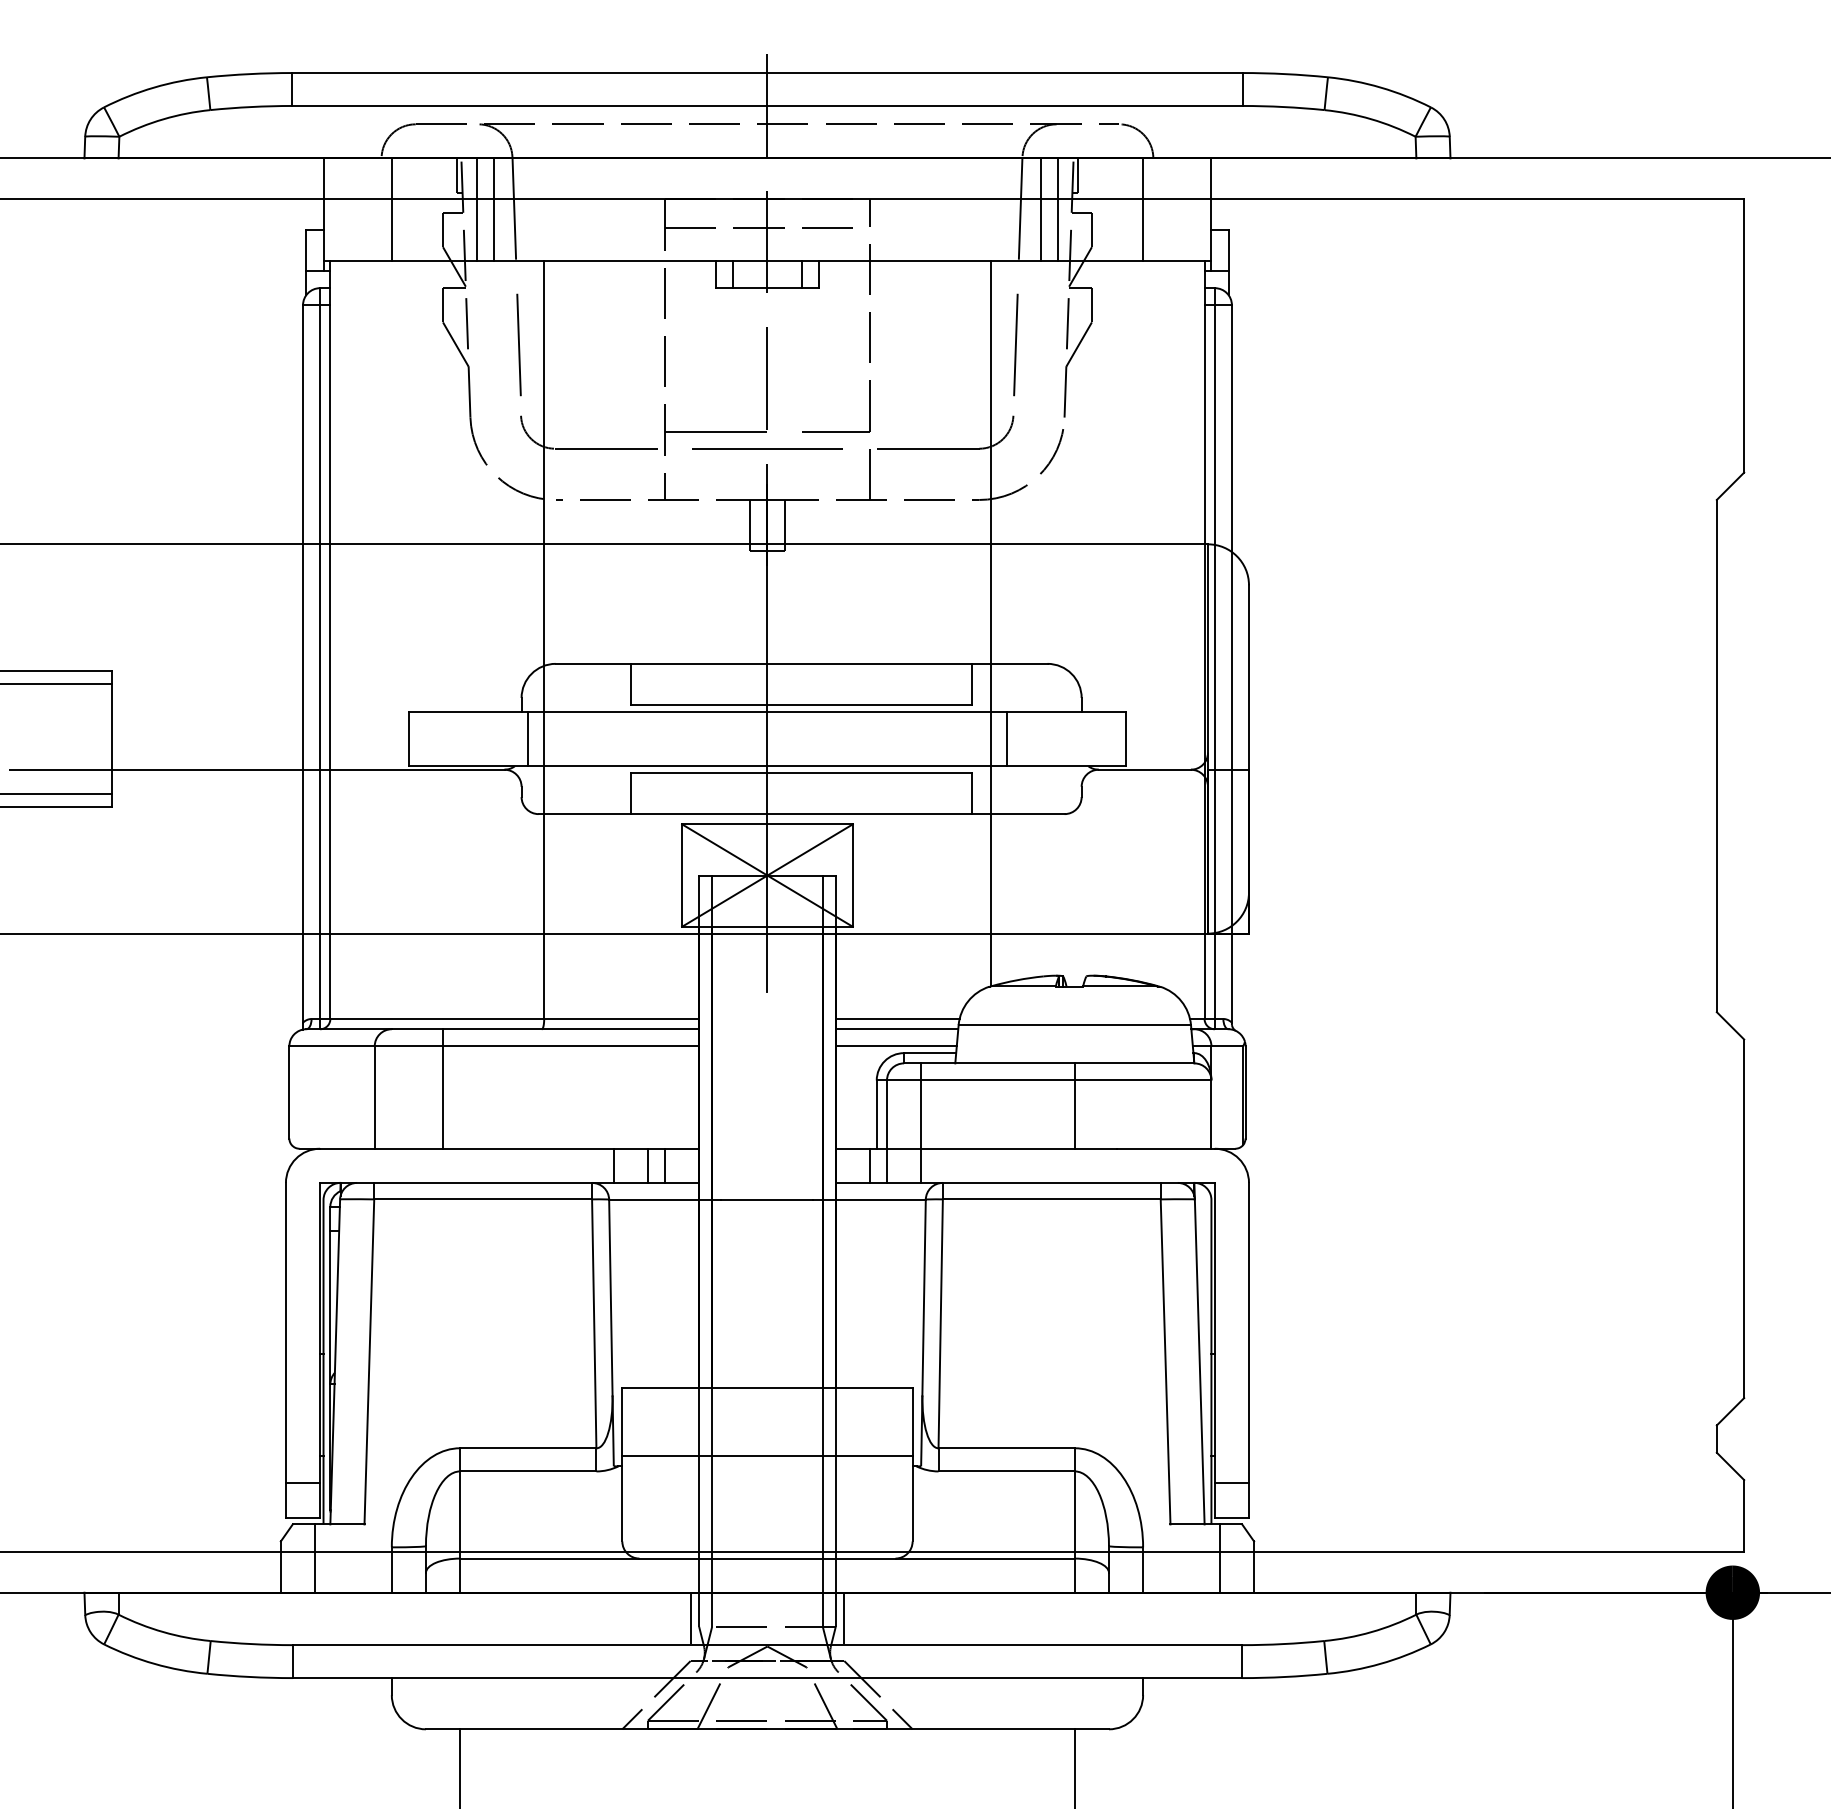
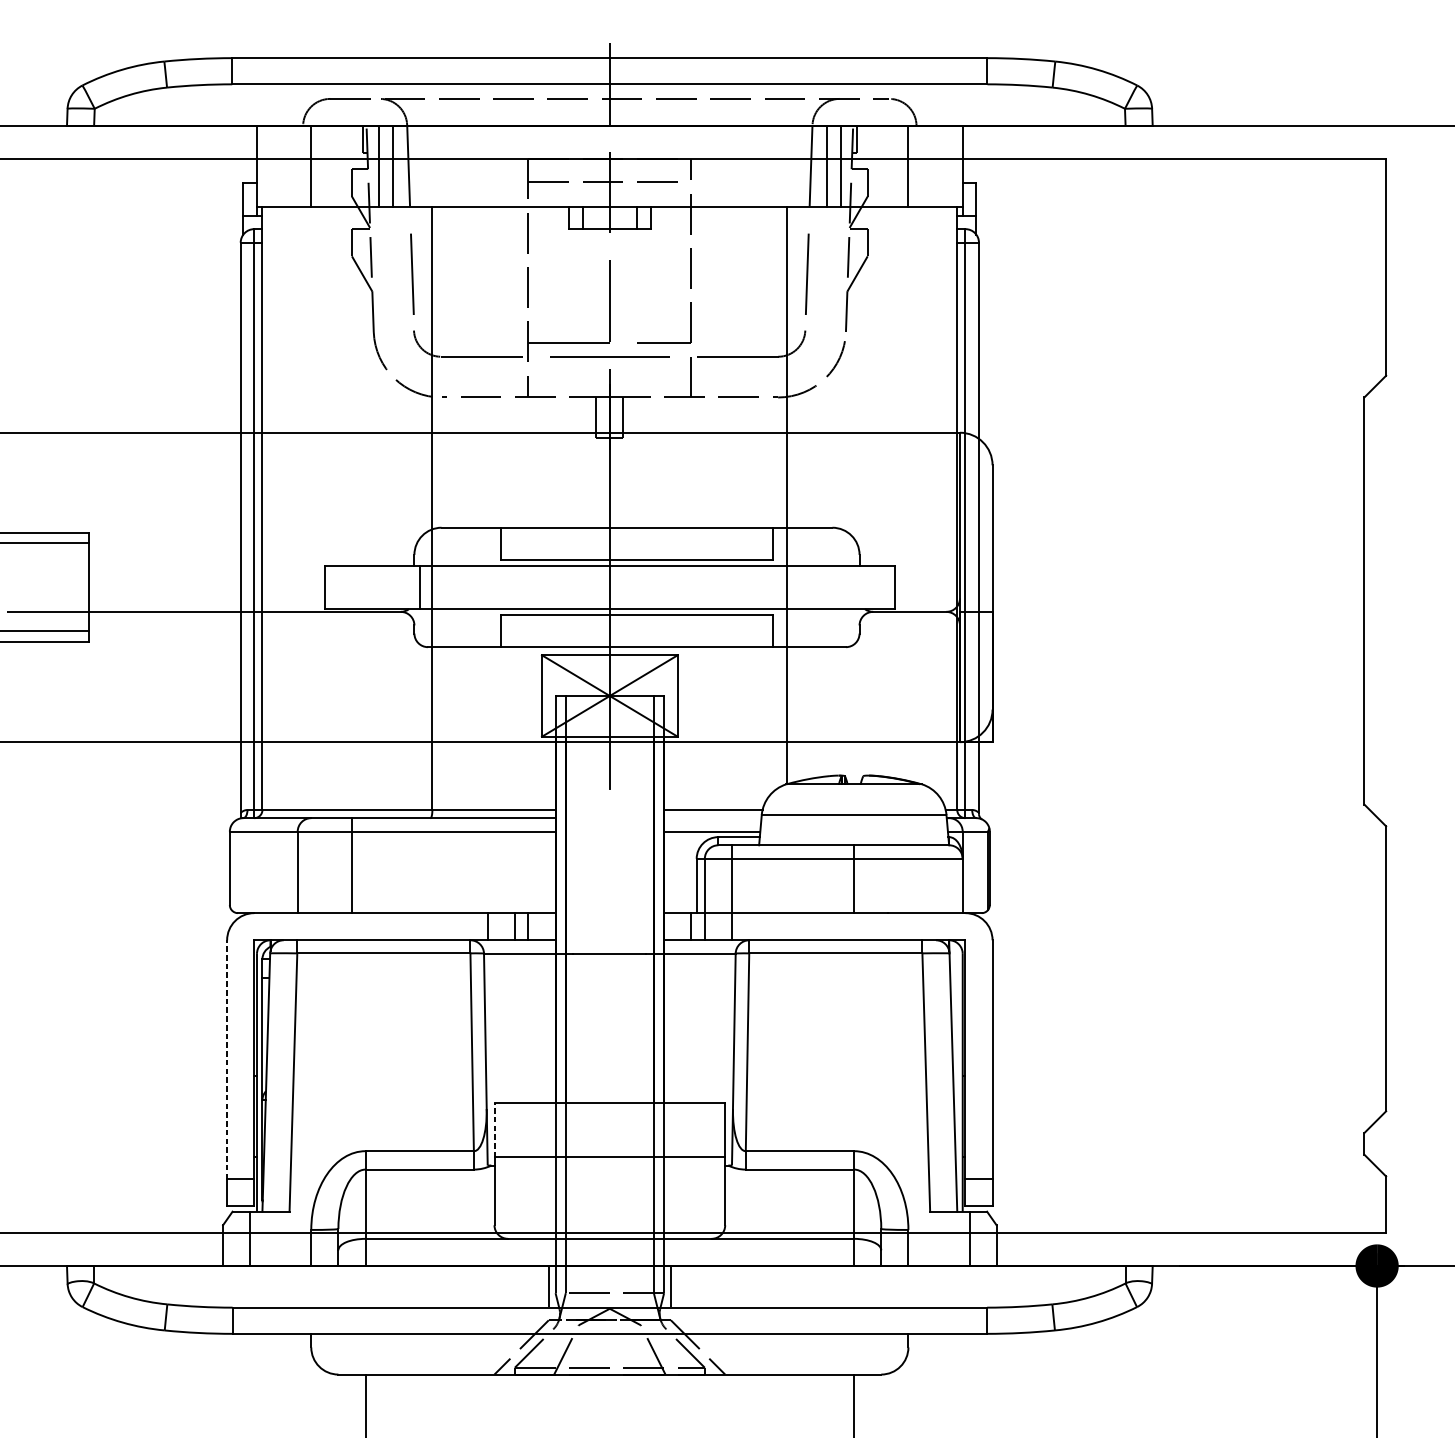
line: (1006, 738) -> (799, 587), removed
line: (896, 1029) -> (712, 818), removed
line: (285, 1332) -> (226, 1059), solid -> dashed
line: (622, 1421) -> (494, 1129), solid -> dashed

